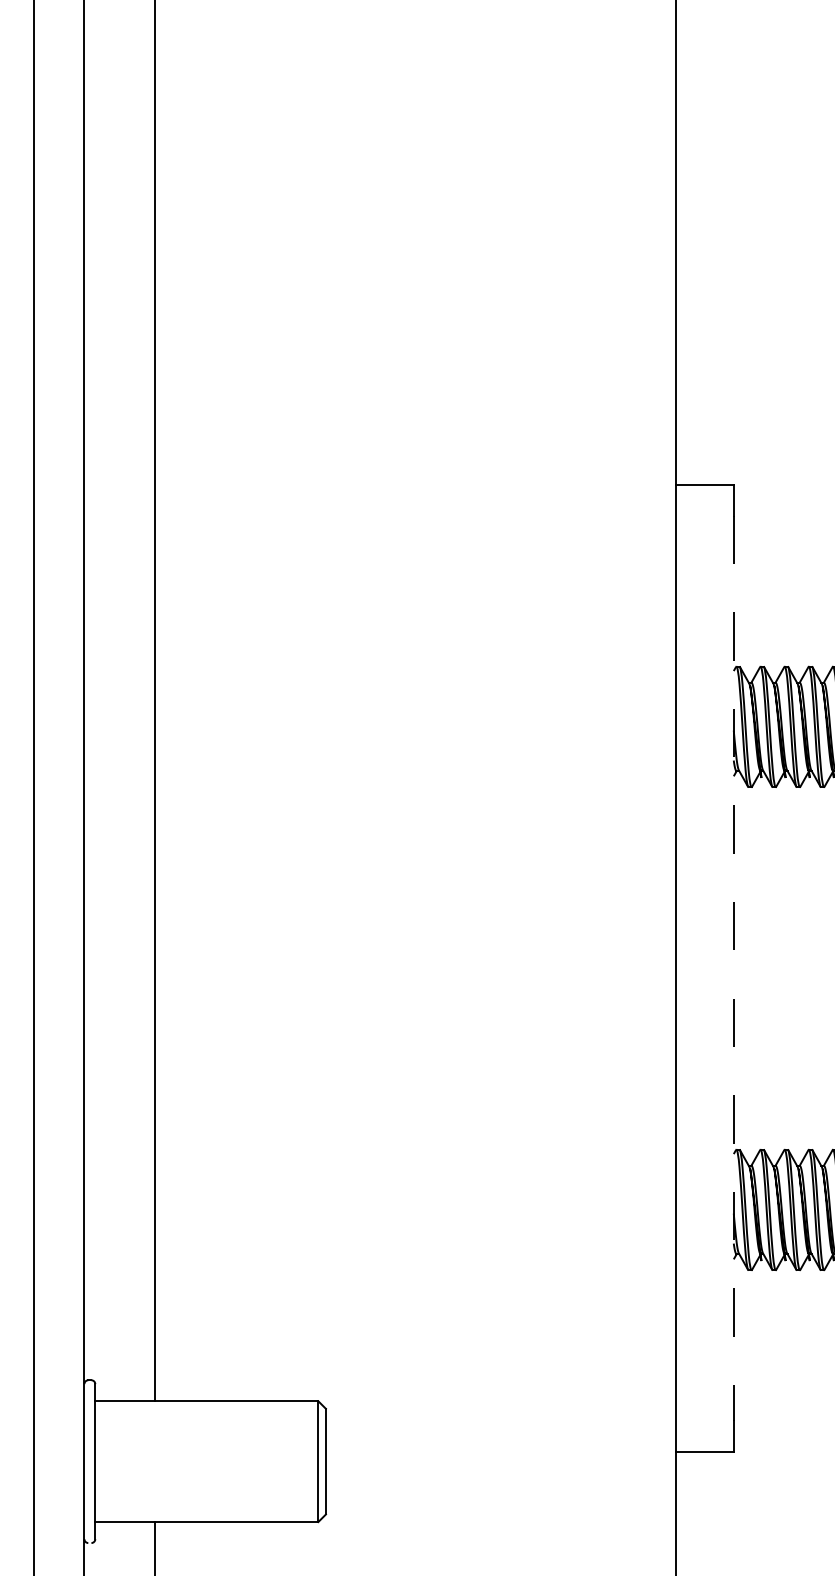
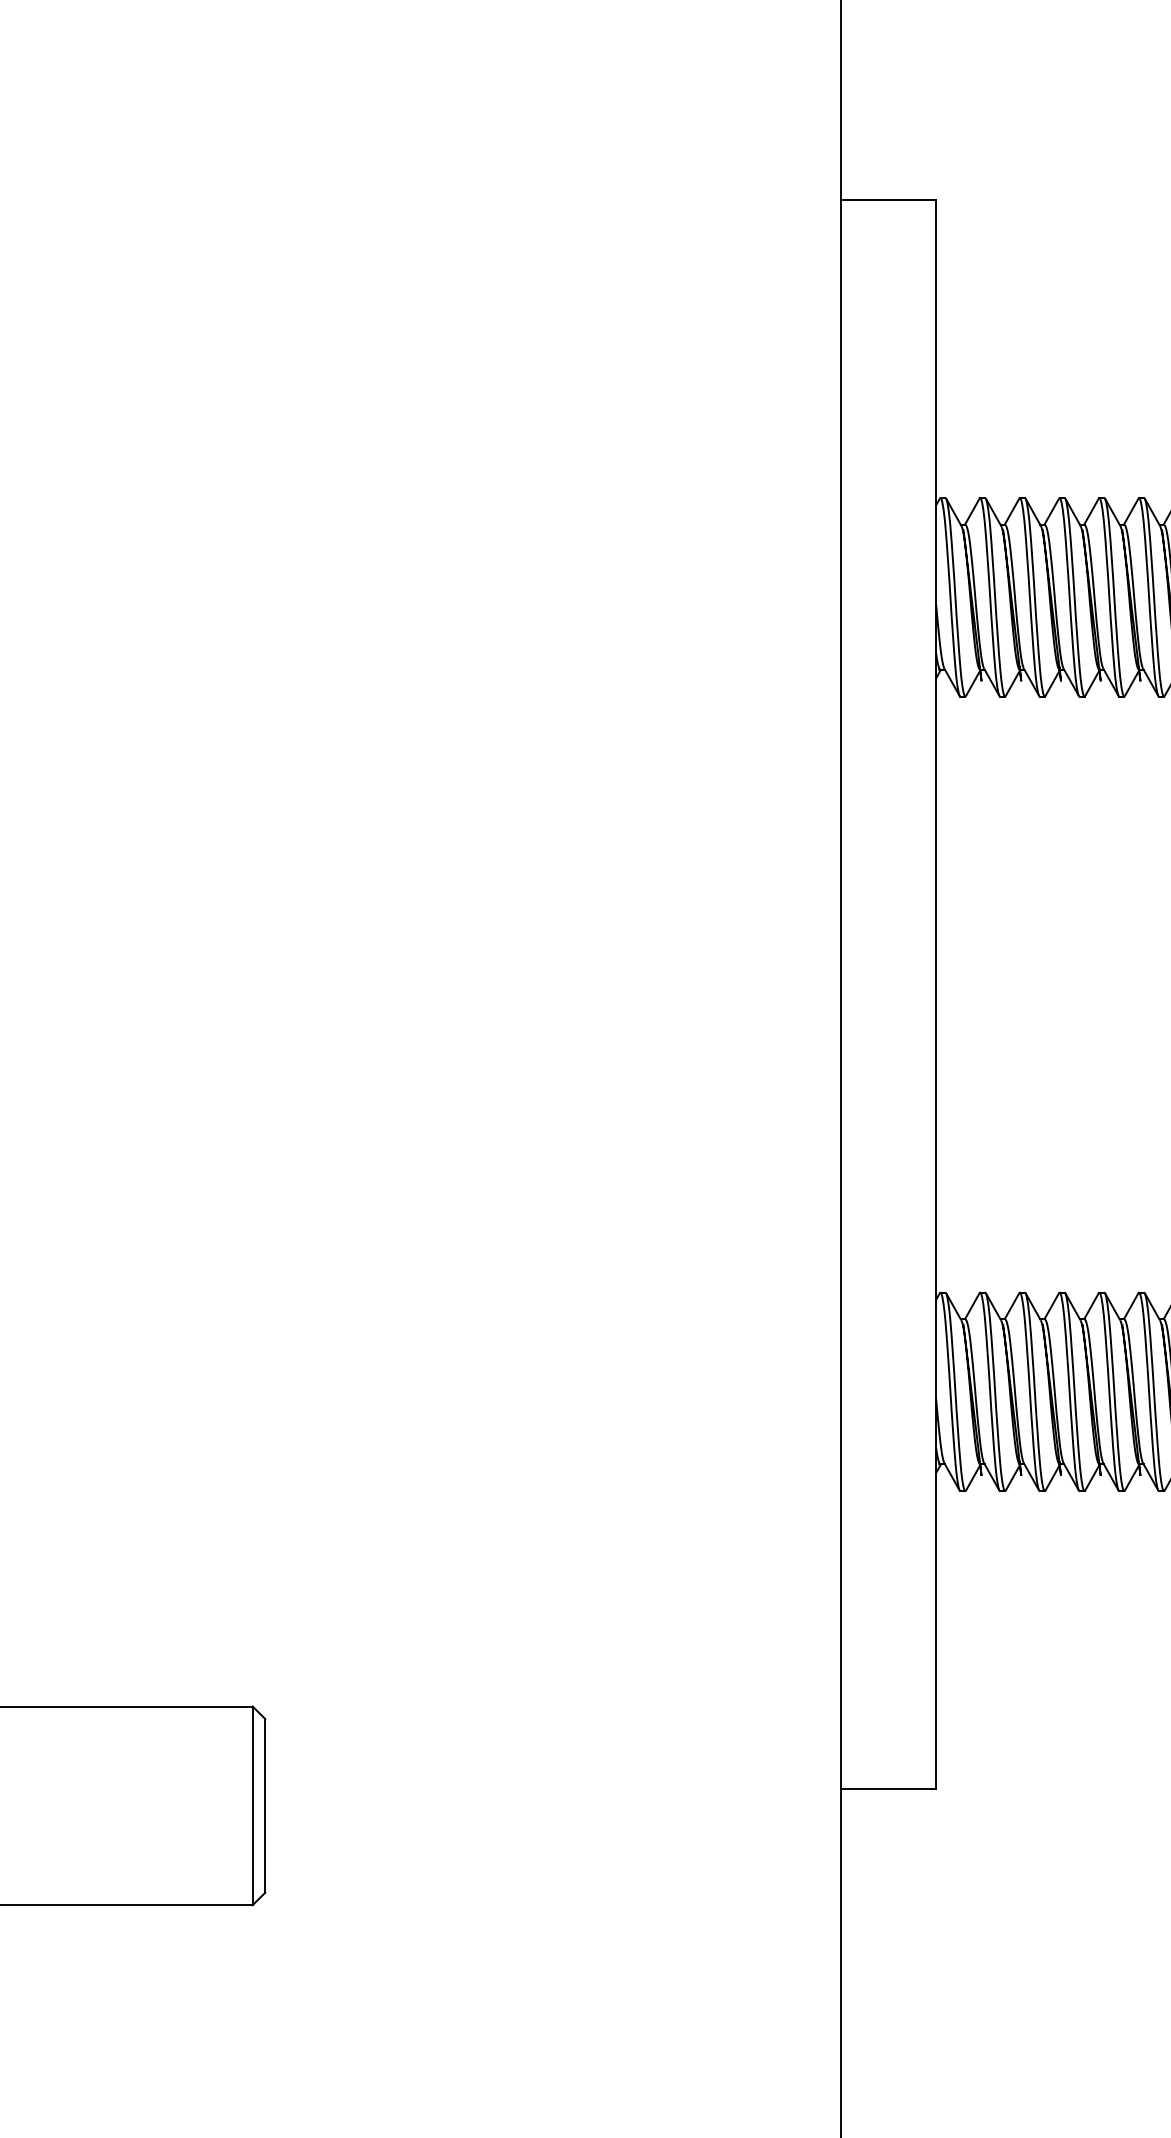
line: (733, 968) -> (935, 994), dashed -> solid

